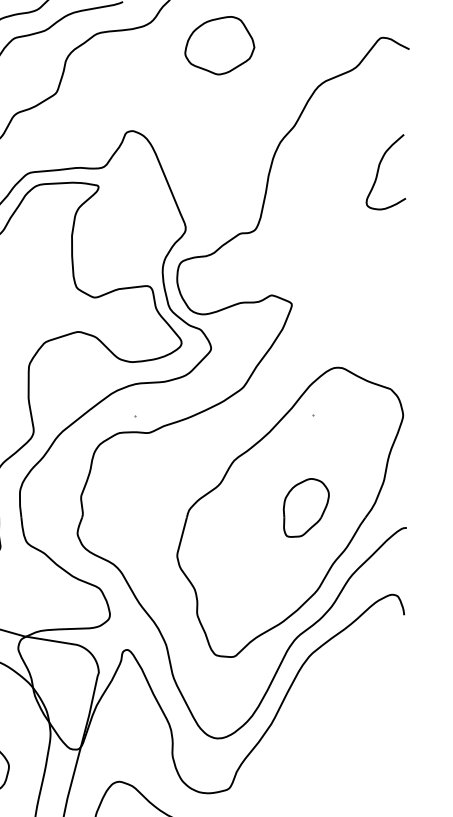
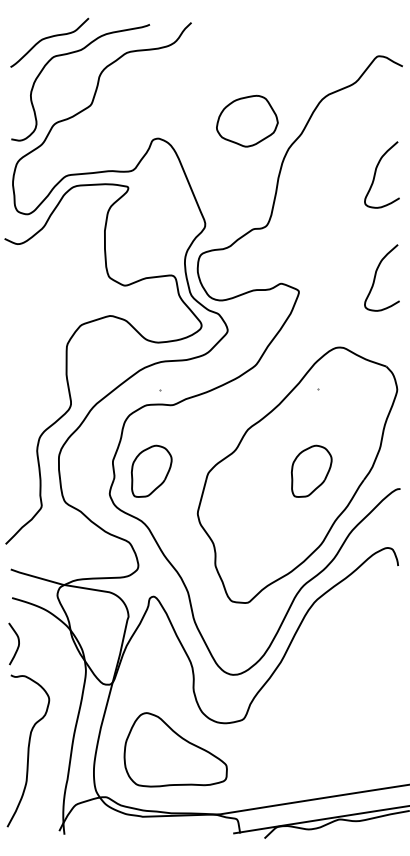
part: (219, 44) -> (247, 120), moved
curve: (379, 286) -> (376, 275), added
part: (124, 506) -> (151, 470), added

